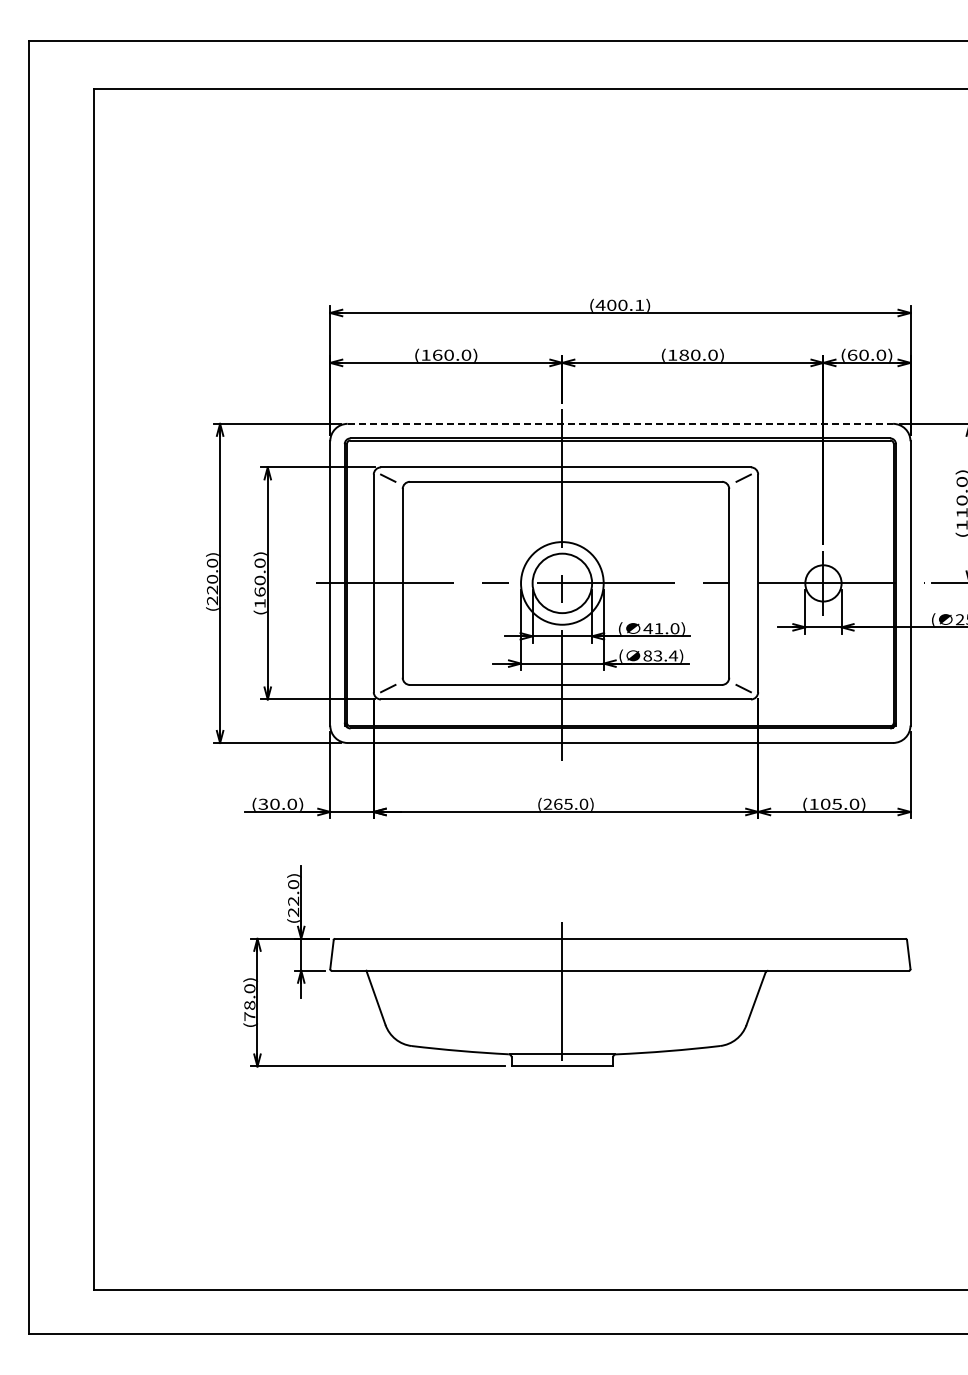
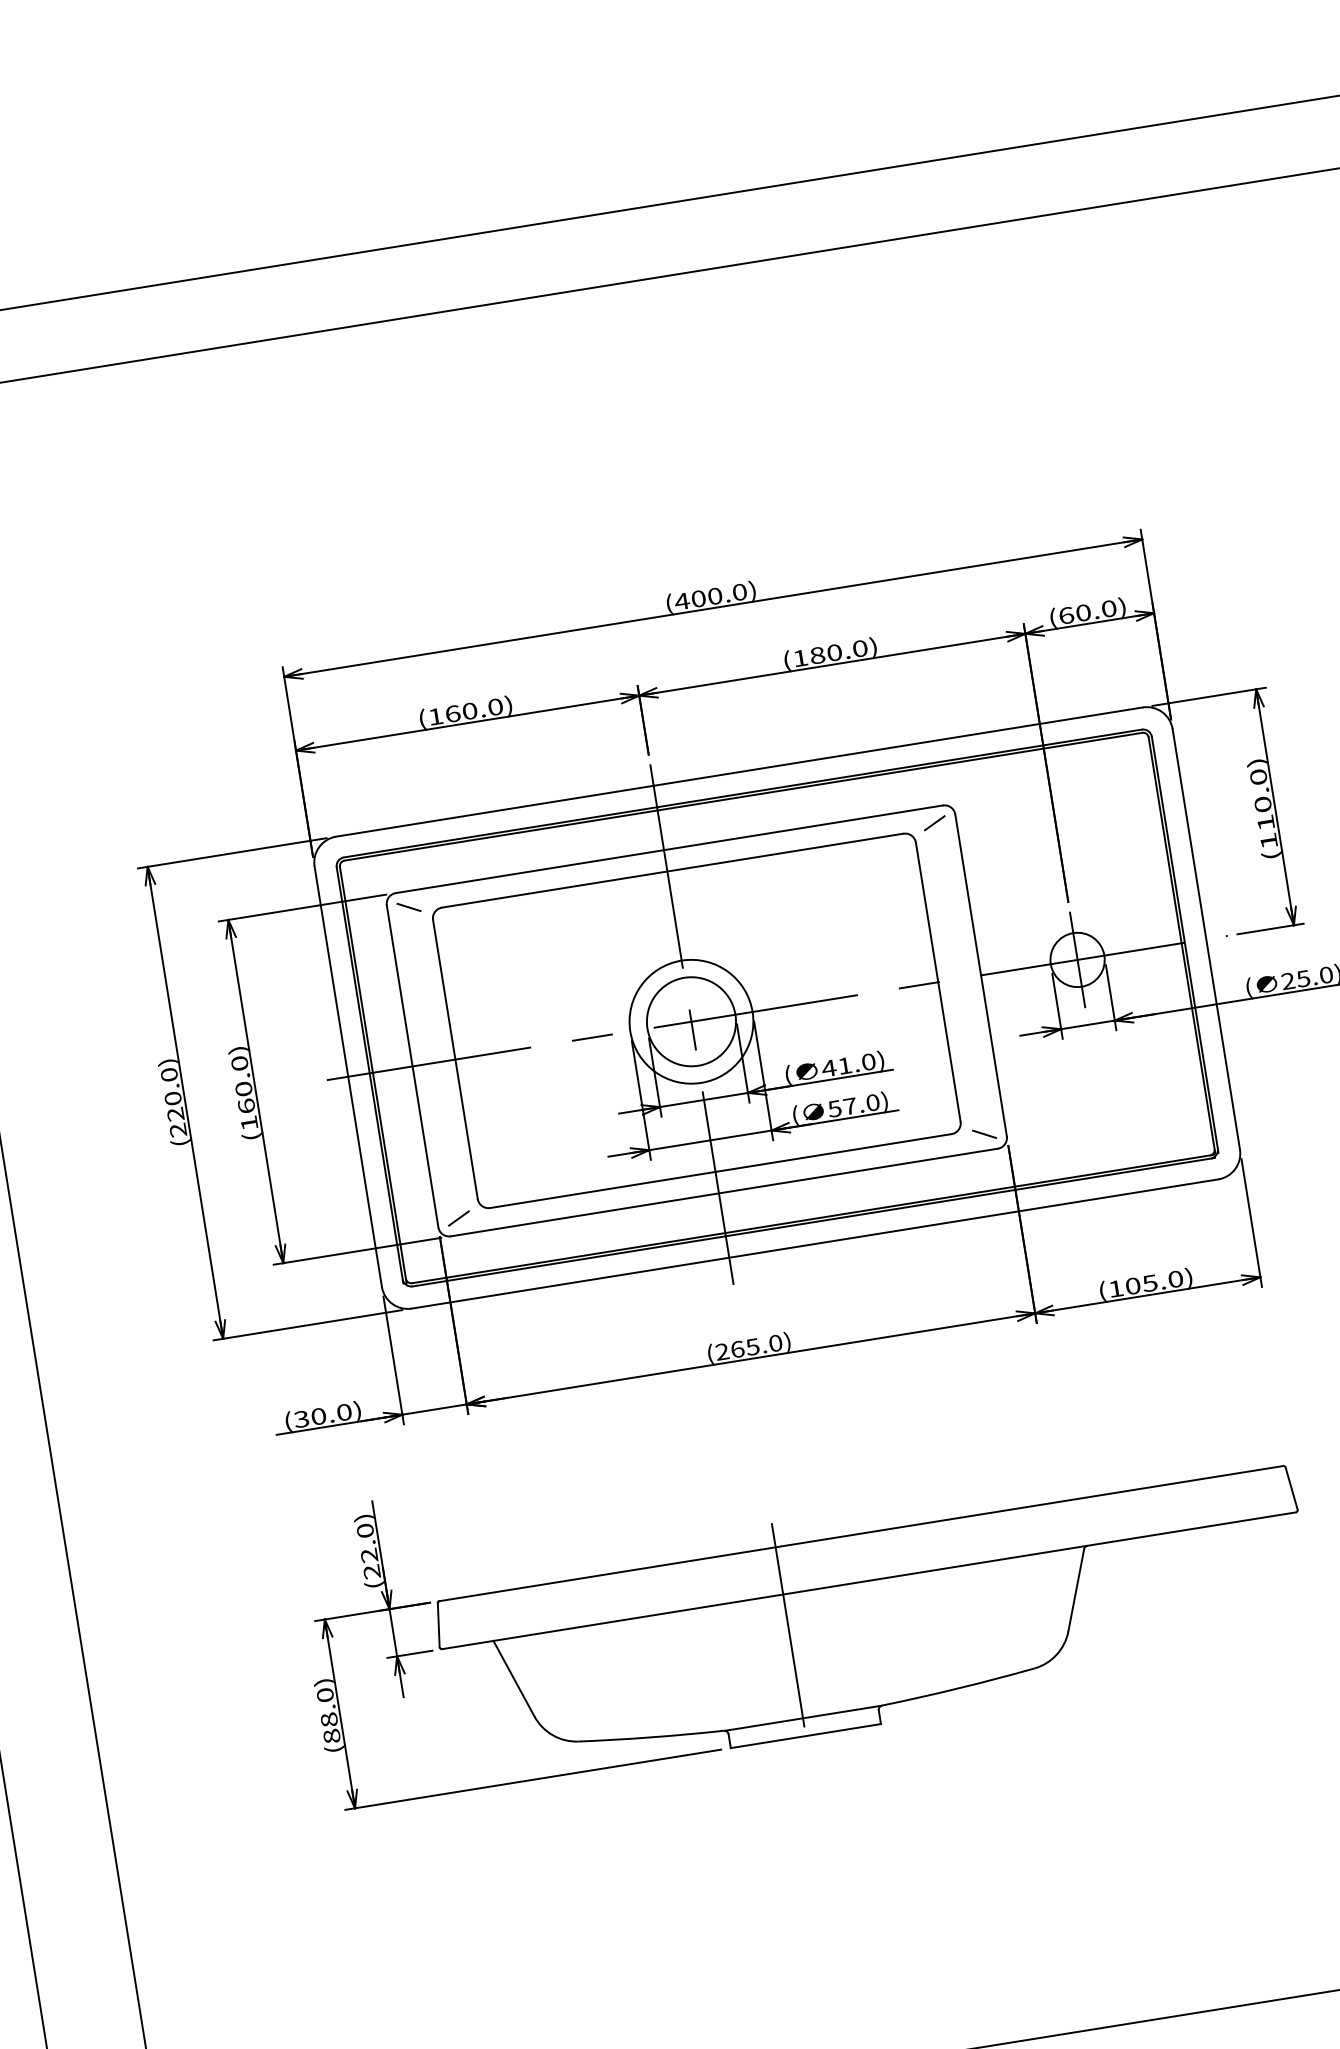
text: (639, 304) -> (739, 591), (400.1) -> (400.0)
line: (620, 423) -> (739, 771), dashed -> solid
text: (660, 655) -> (853, 1105), 83.4) -> 57.0)
text: (249, 1016) -> (331, 1736), (78.0) -> (88.0)

